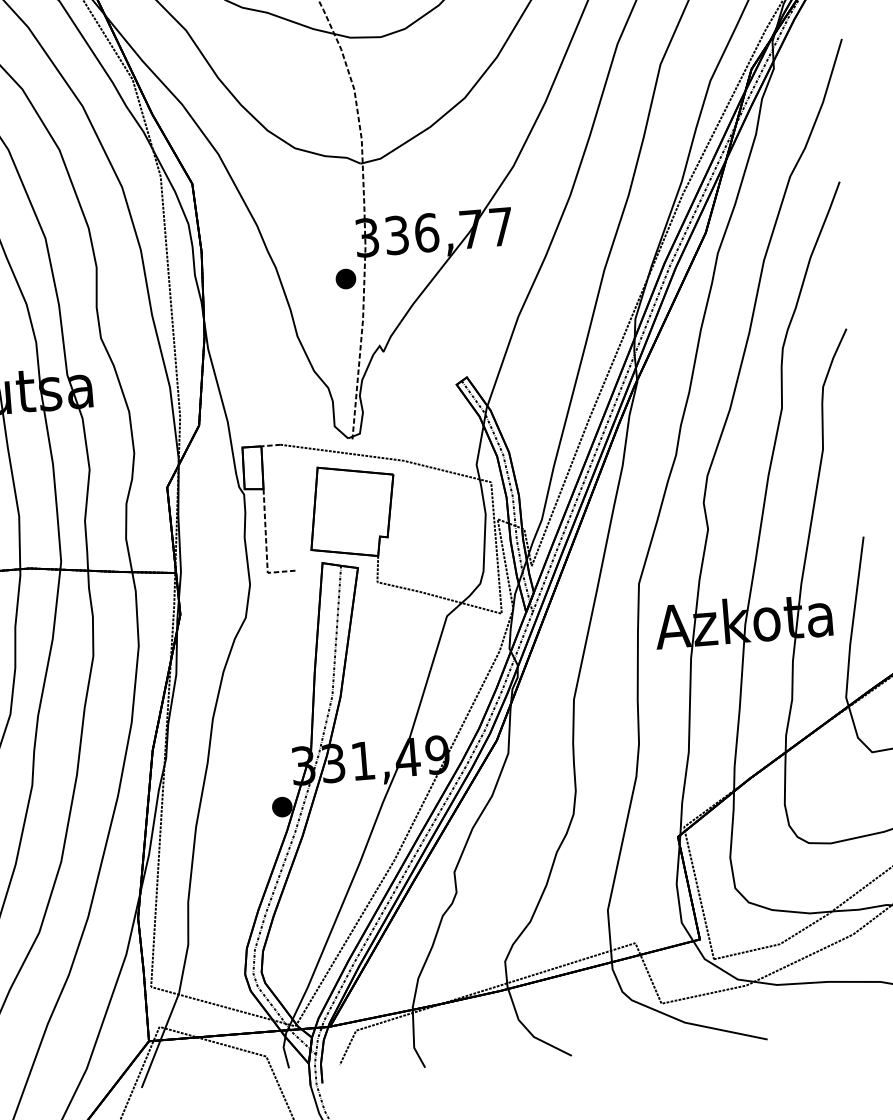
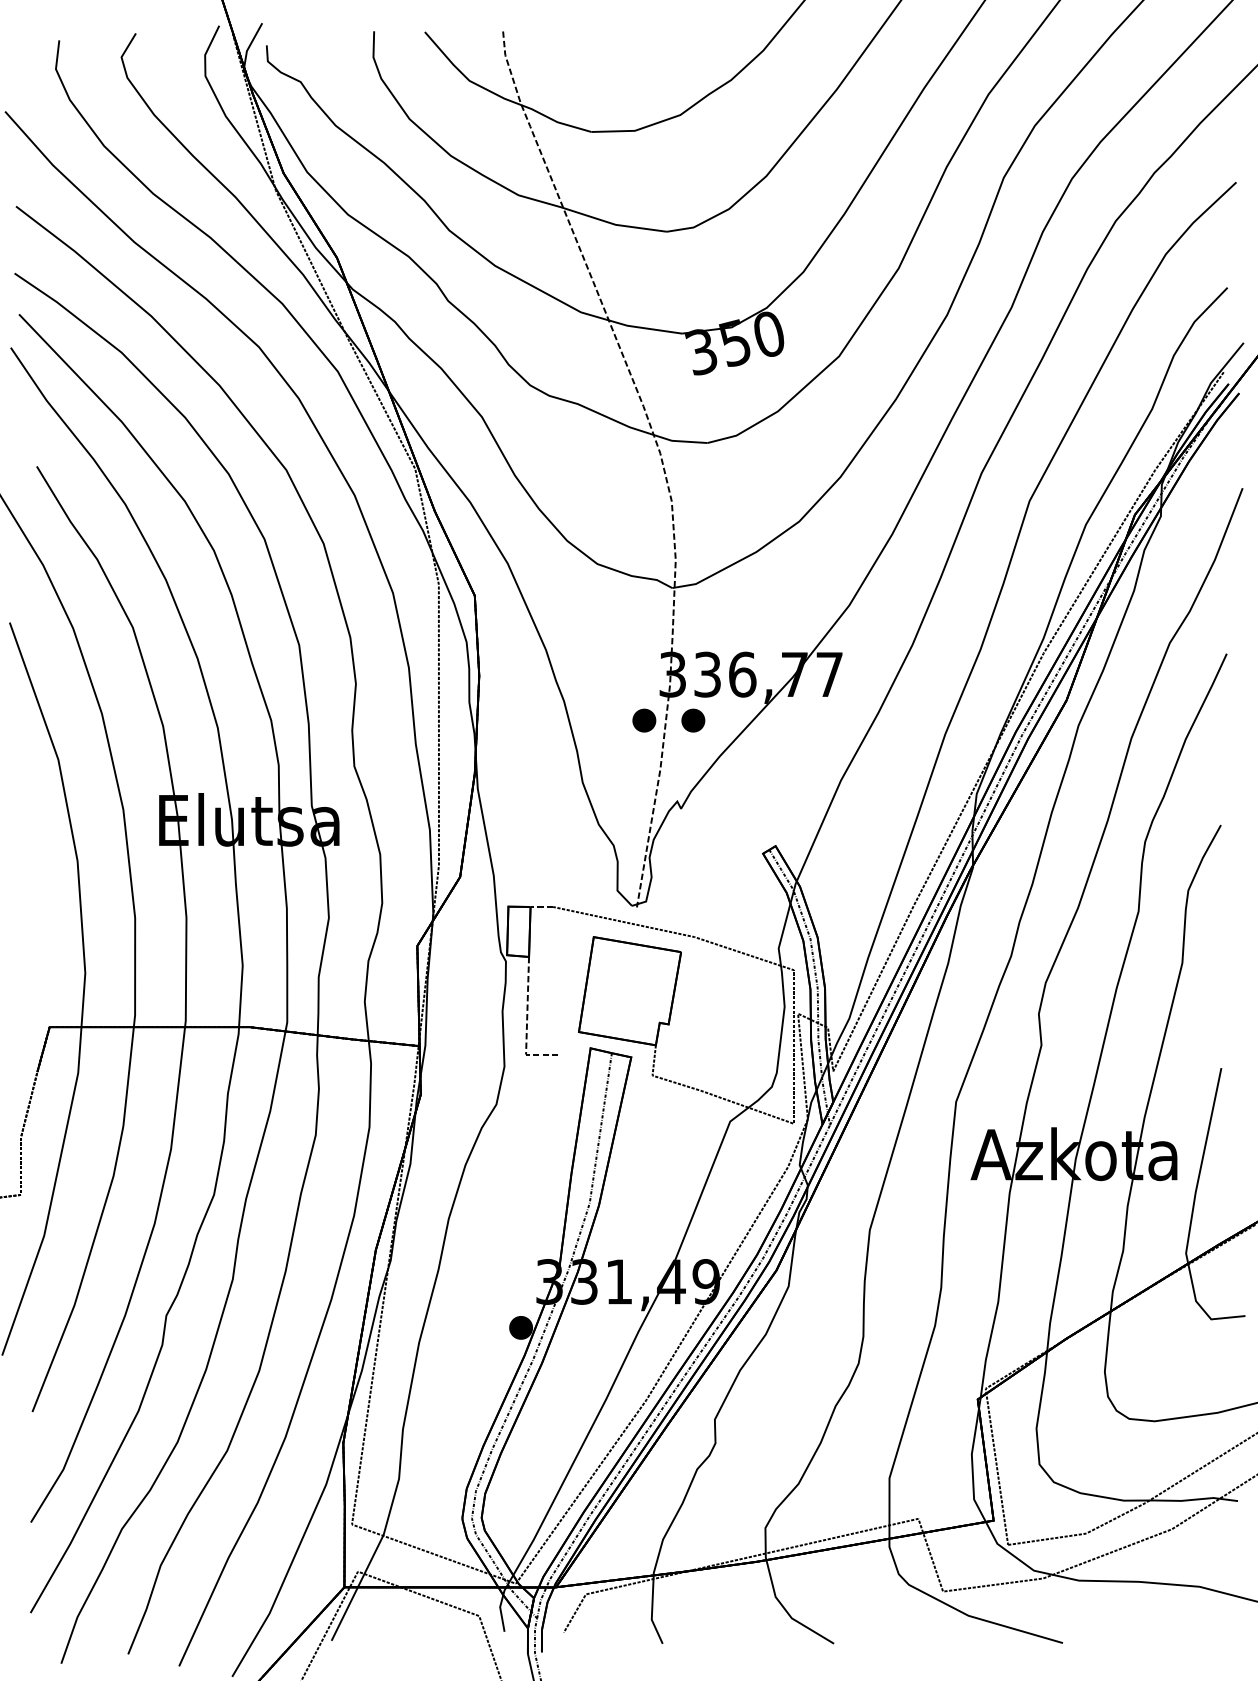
part: (388, 275) -> (693, 720), added

